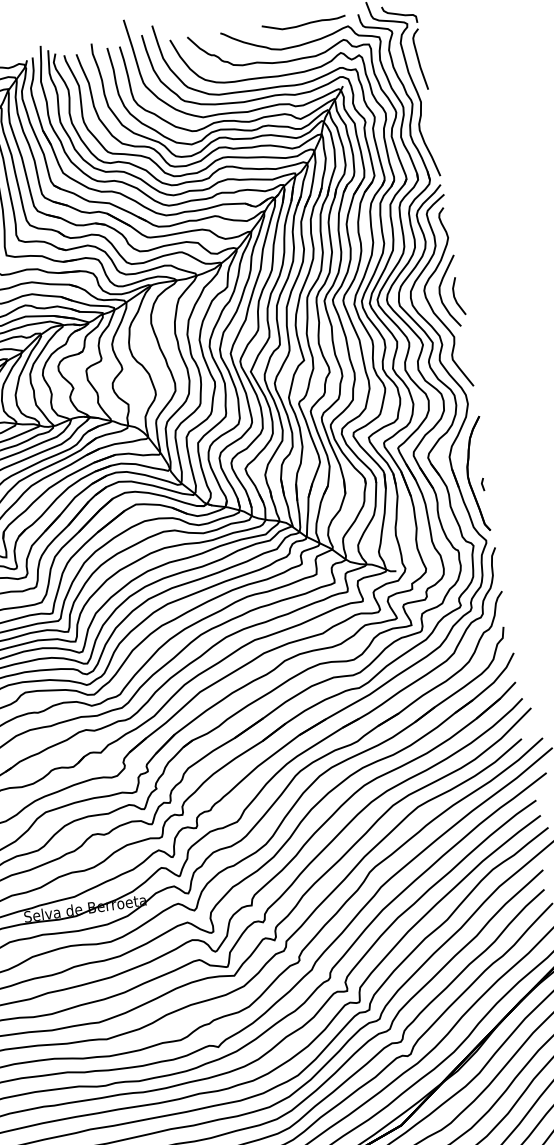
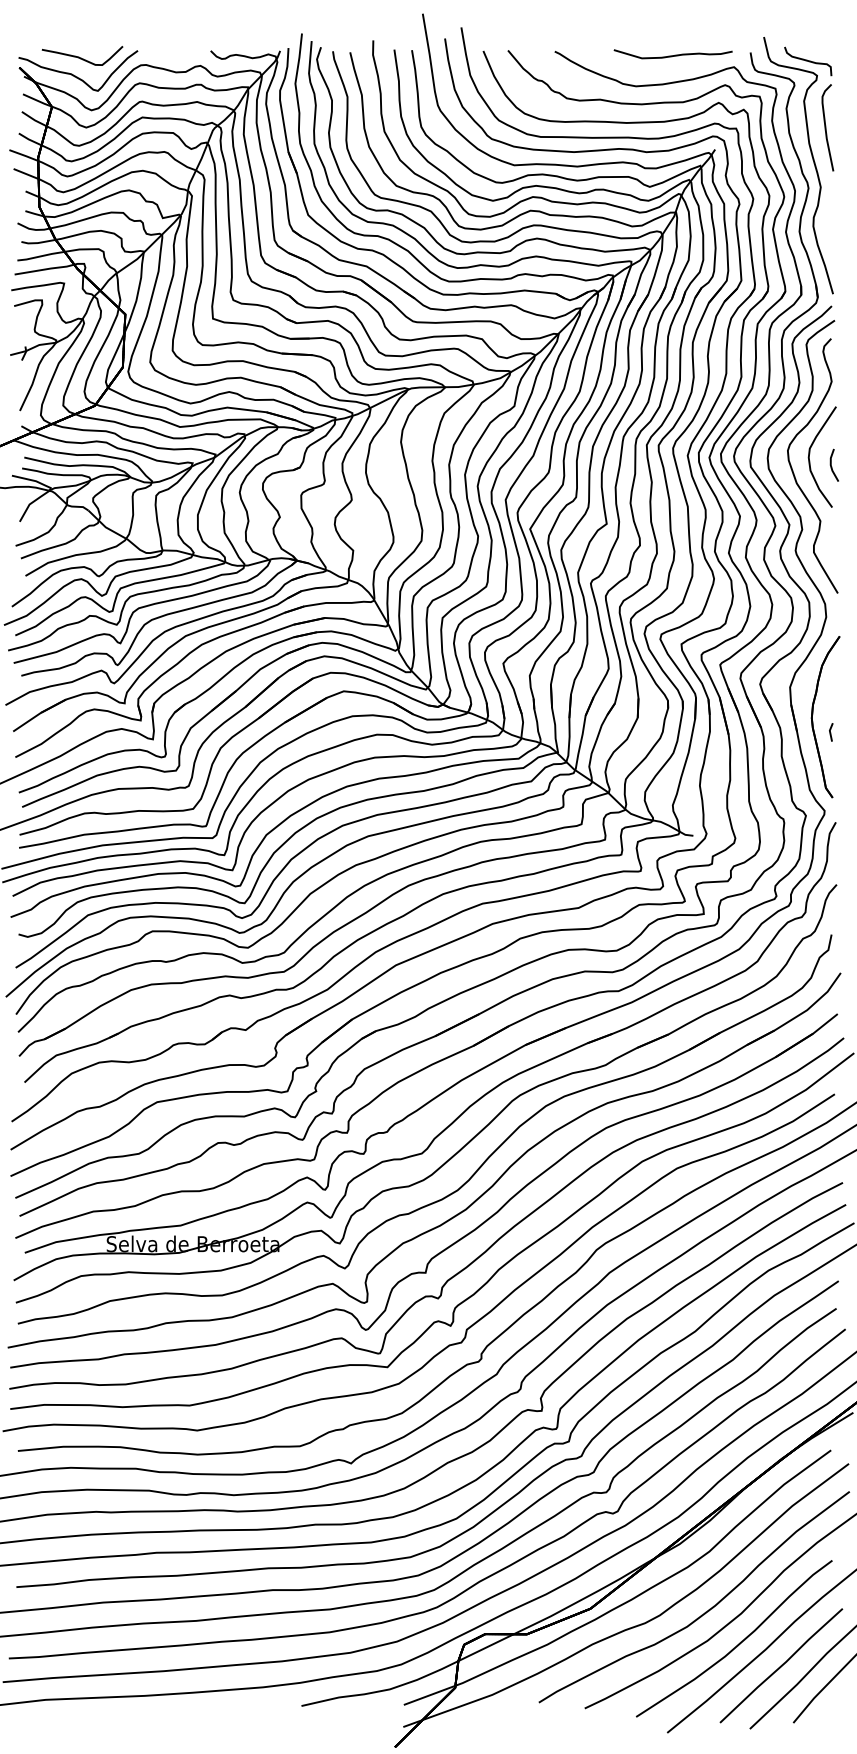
part: (458, 296) -> (834, 465), size x0.6

